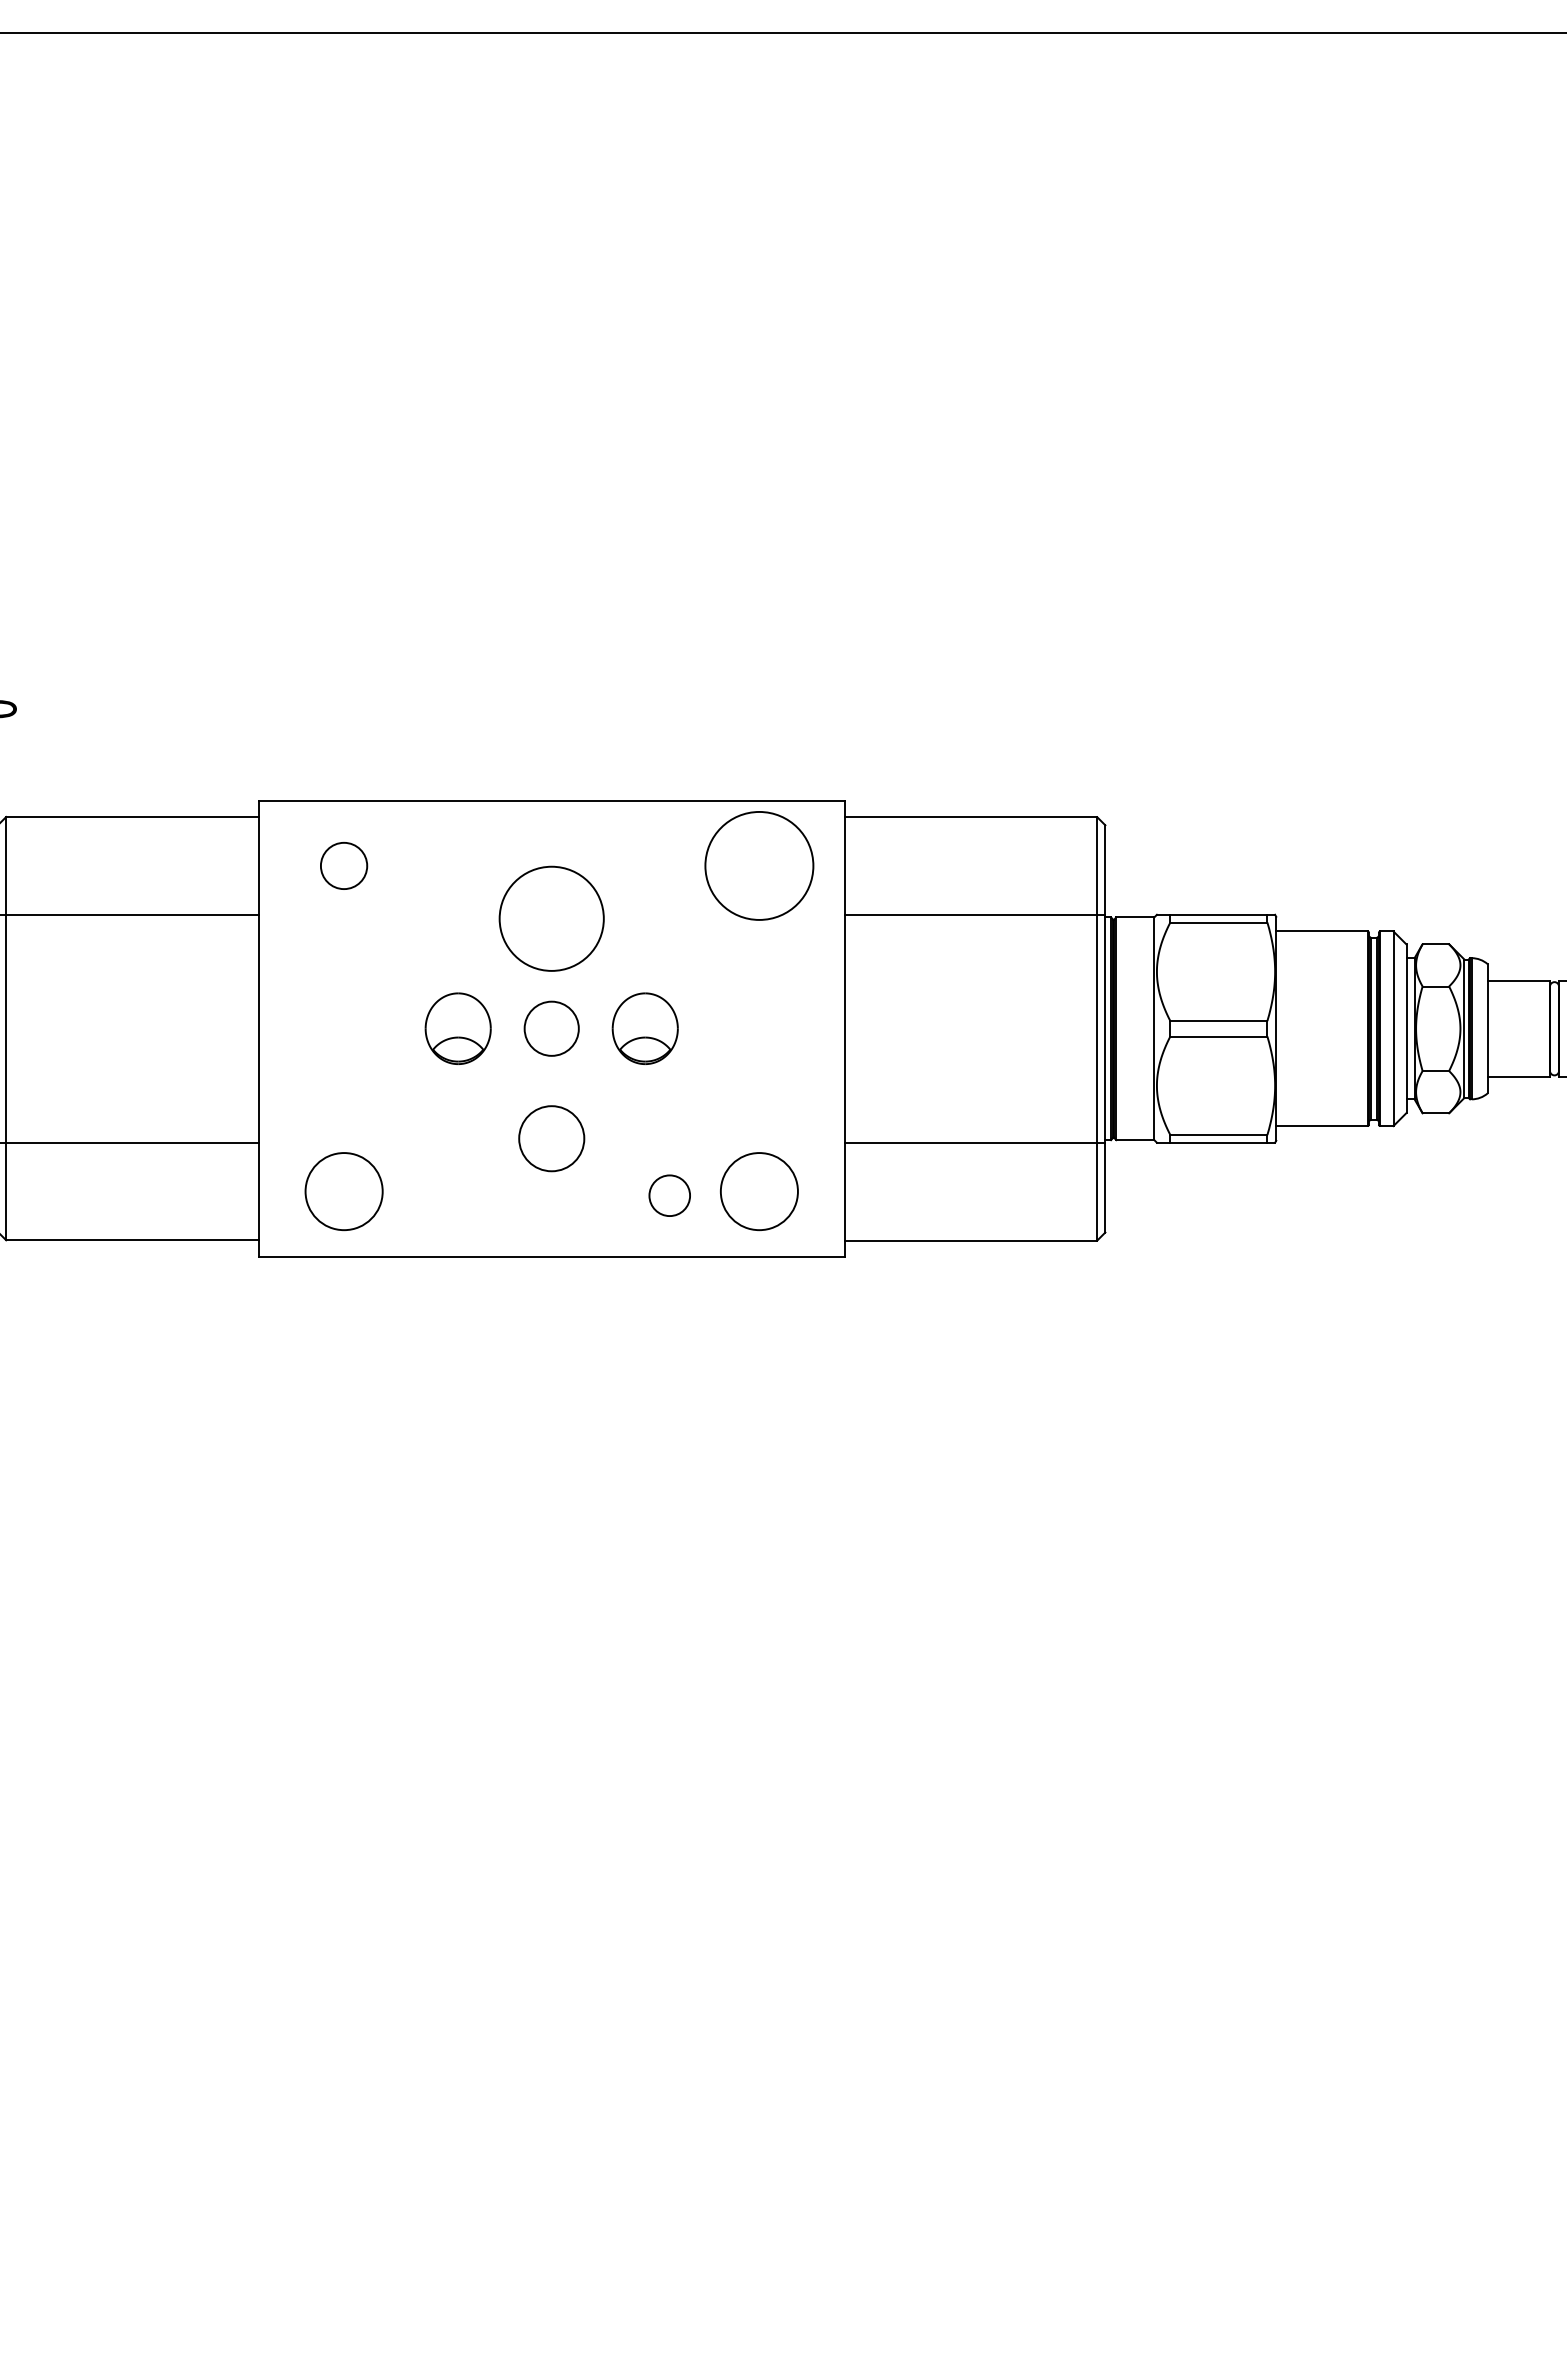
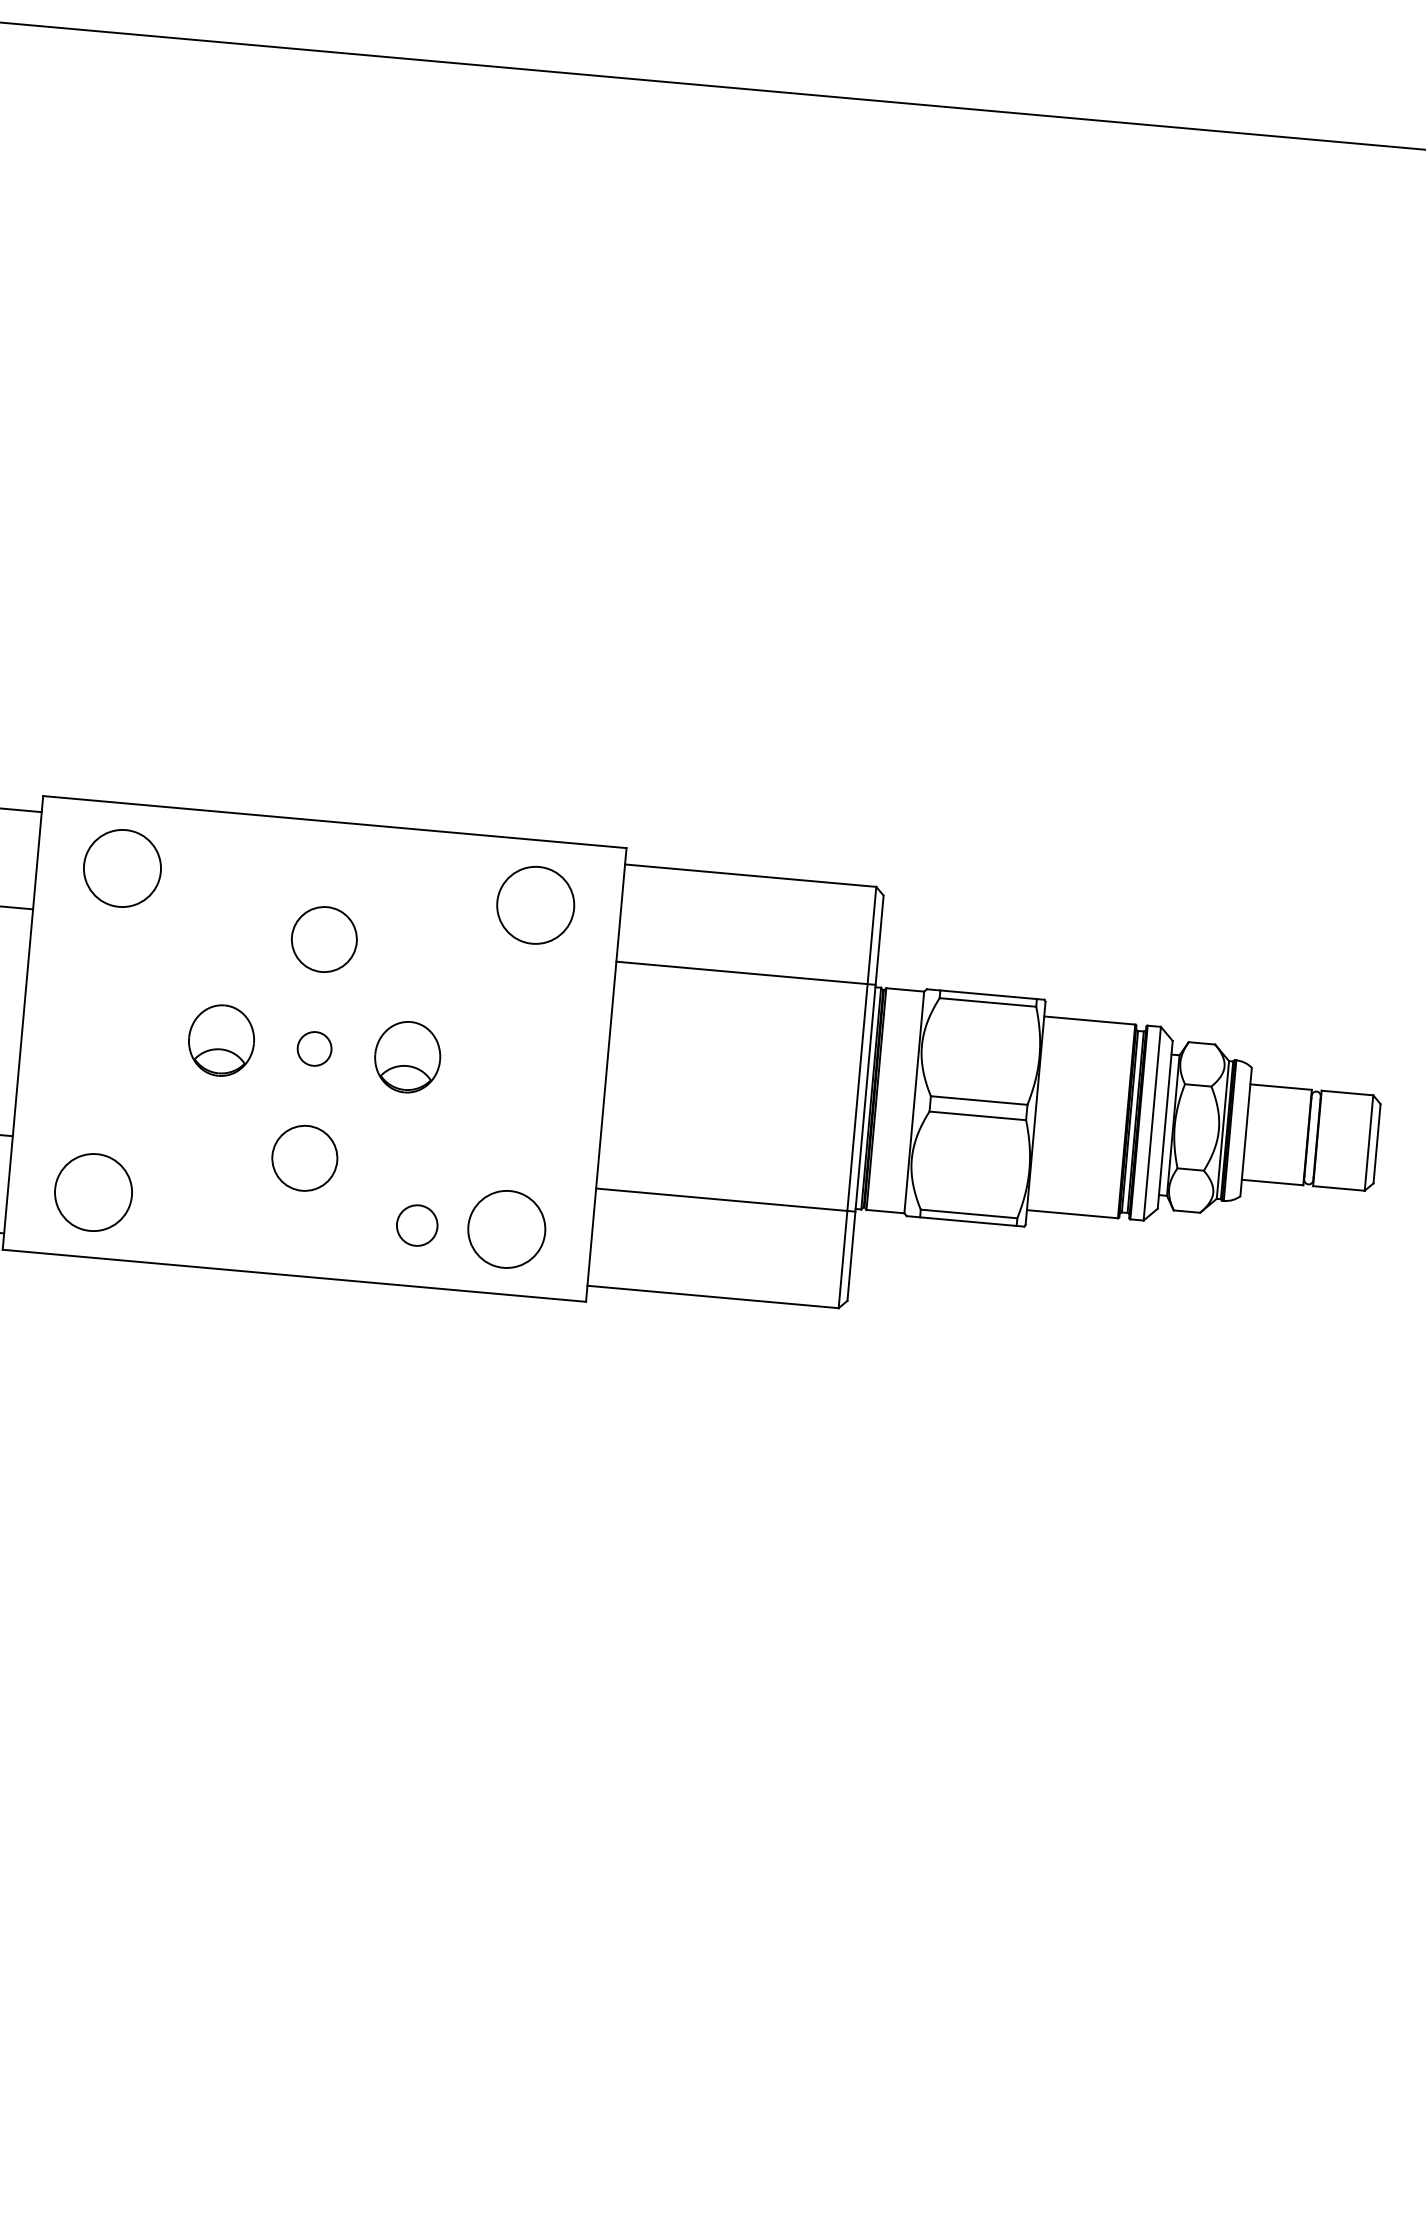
circle: (343, 865) -> (121, 867), size x1.67
circle: (758, 865) -> (534, 904), size x0.71
circle: (551, 918) -> (324, 939), size x0.62
circle: (551, 1028) -> (314, 1048), size x0.62

